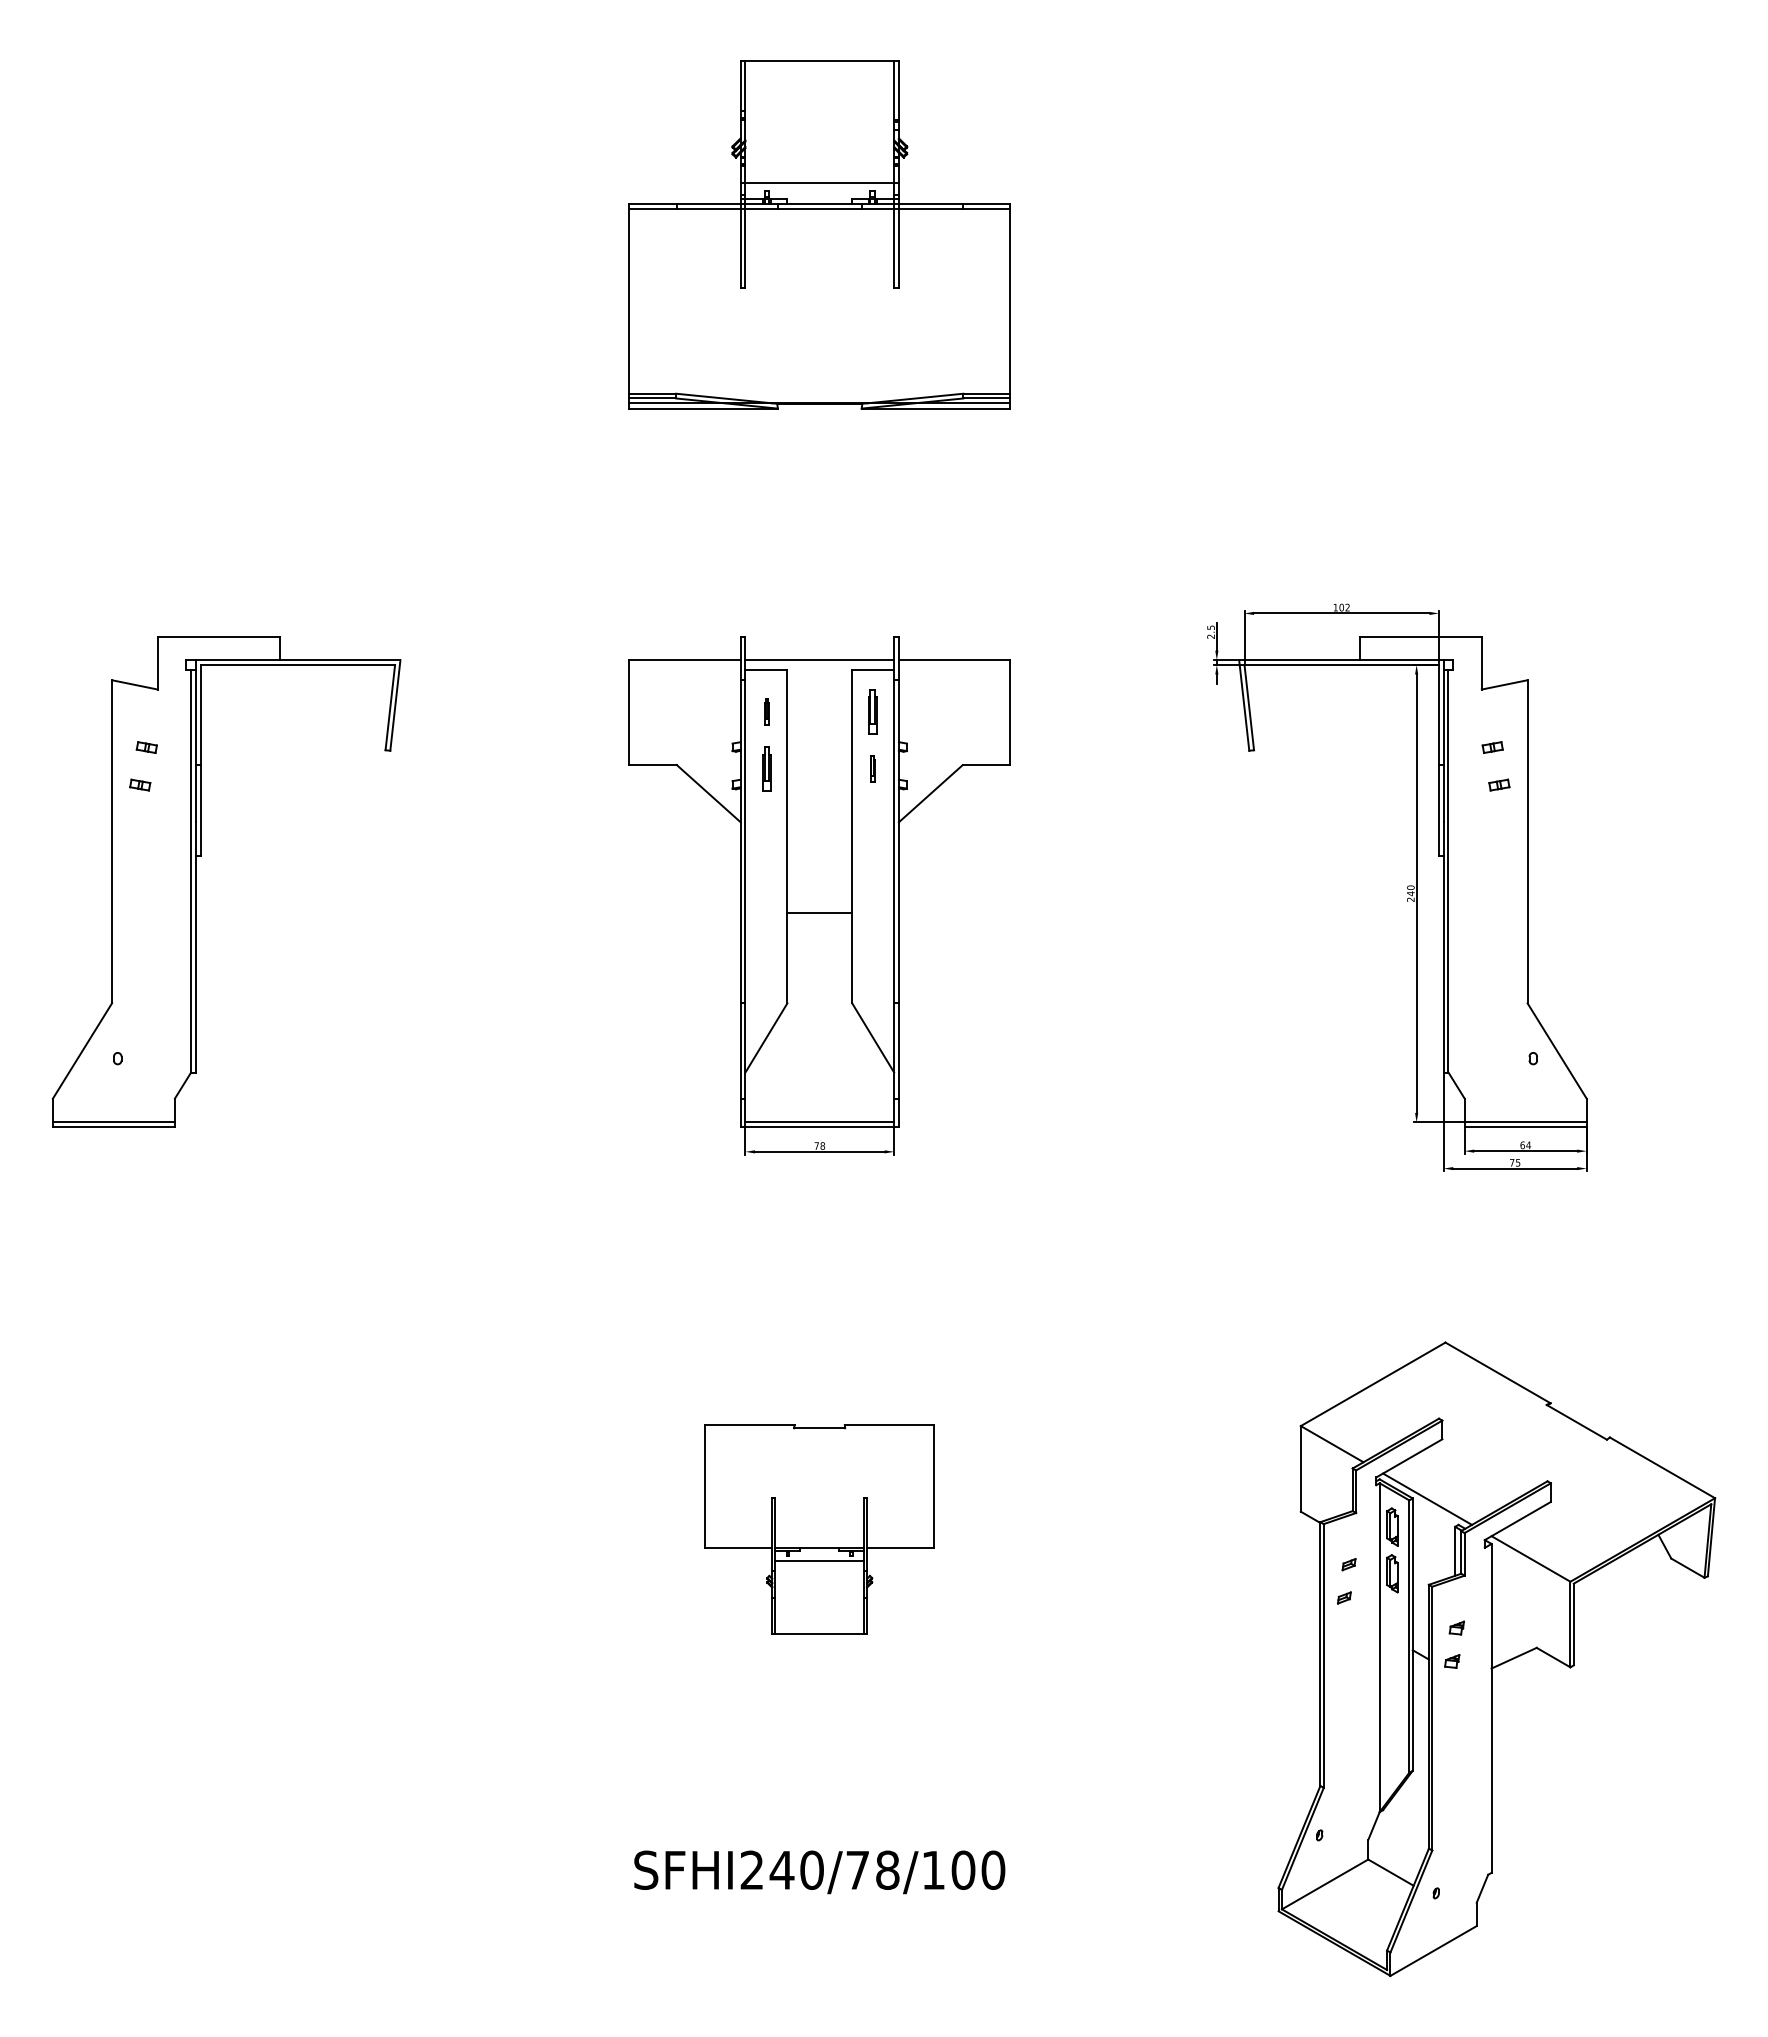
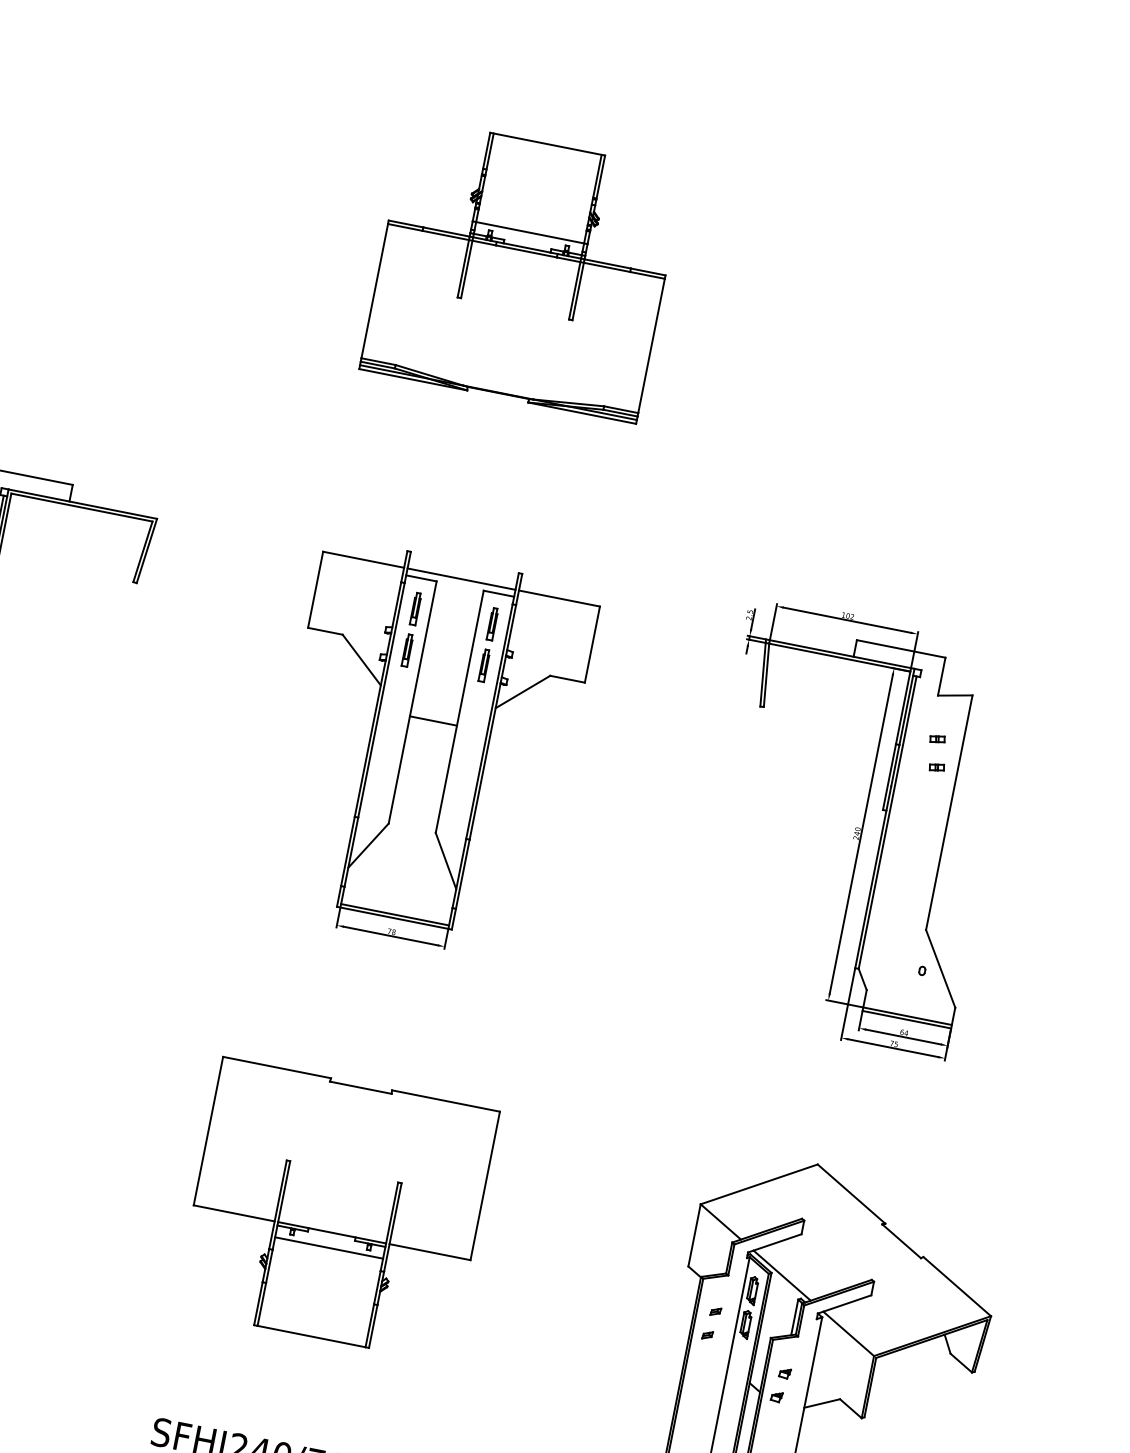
part: (766, 711) -> (415, 608), size x1.67
part: (872, 768) -> (484, 665), size x1.67
line: (819, 912) -> (433, 720), moved
part: (819, 1529) -> (336, 1210), size x1.67

